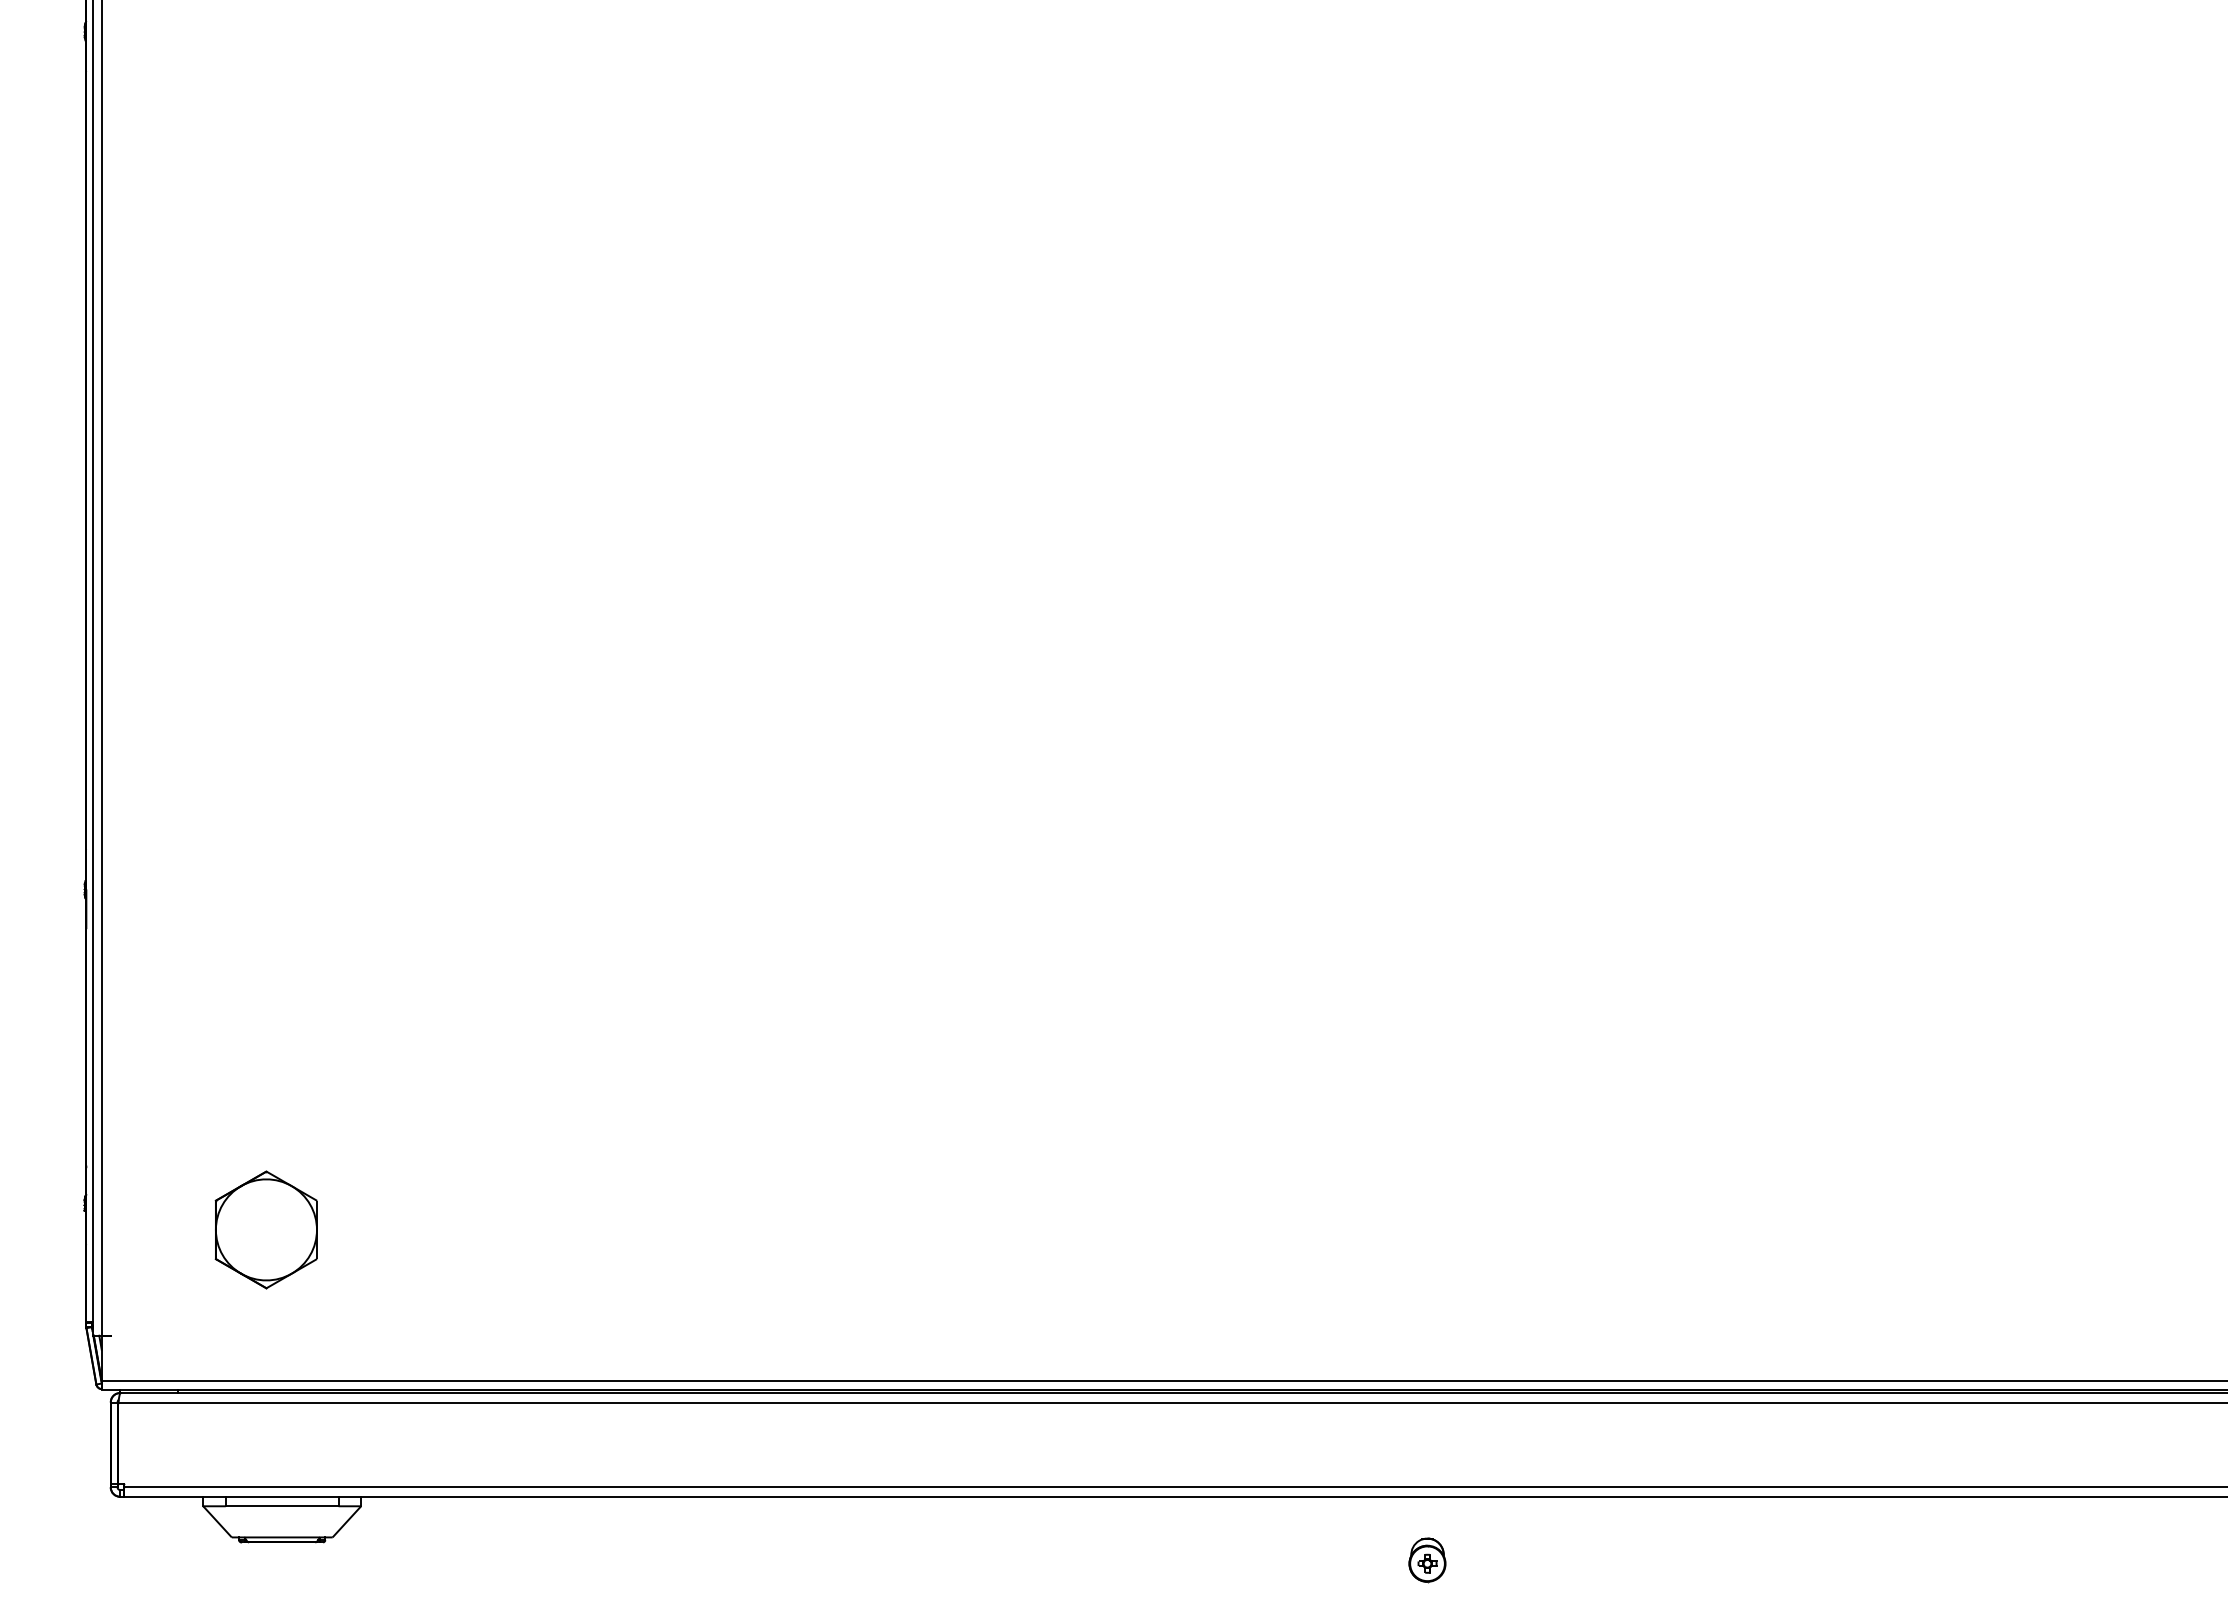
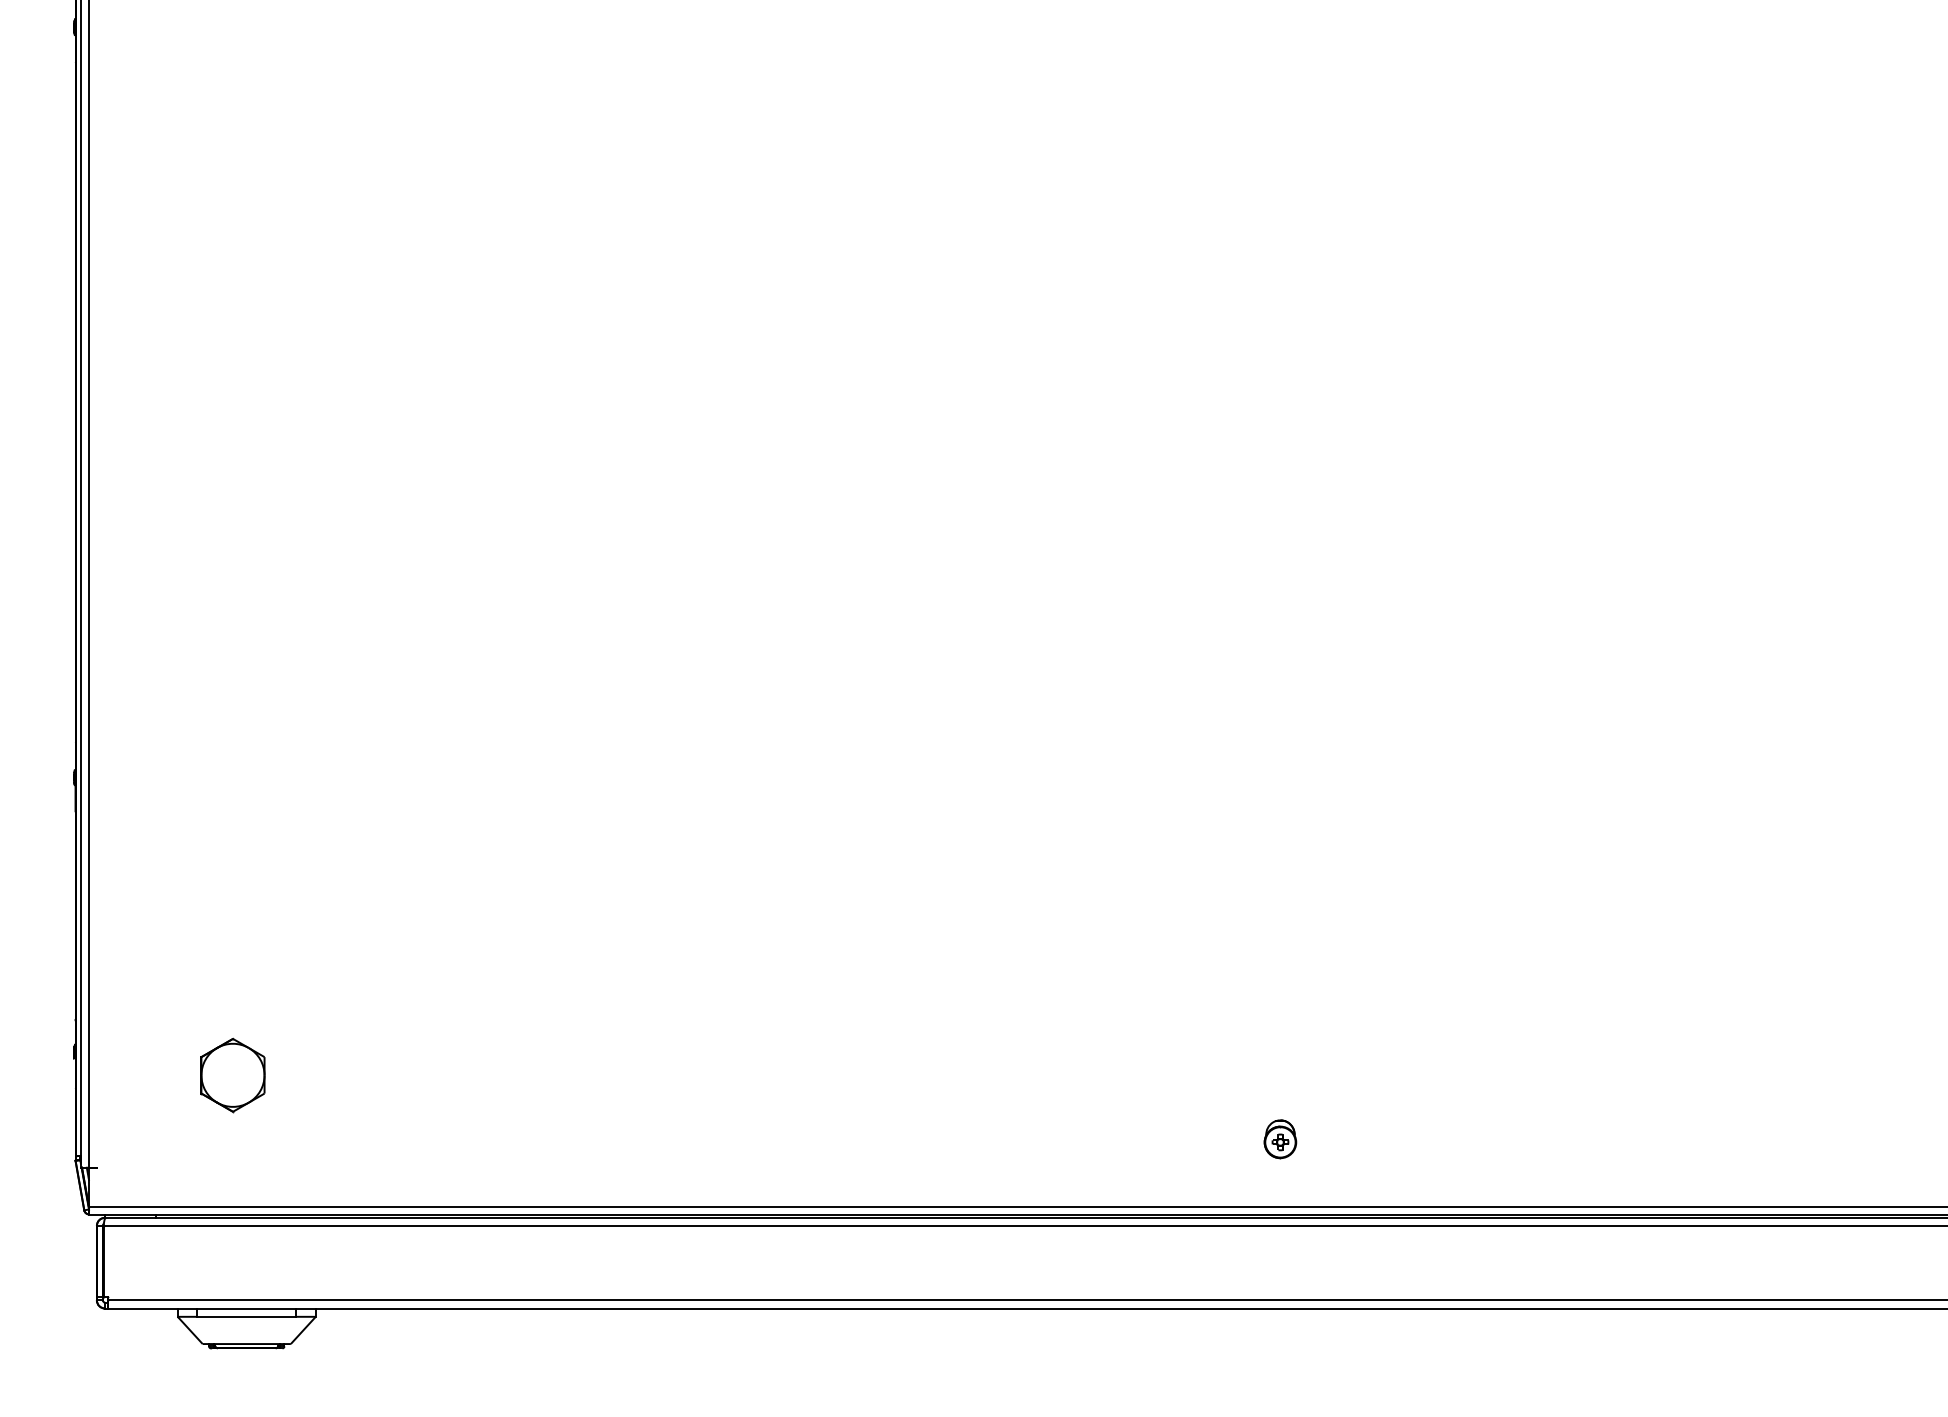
part: (266, 1230) -> (233, 1075), size x0.71
part: (1427, 1560) -> (1280, 1139), moved

